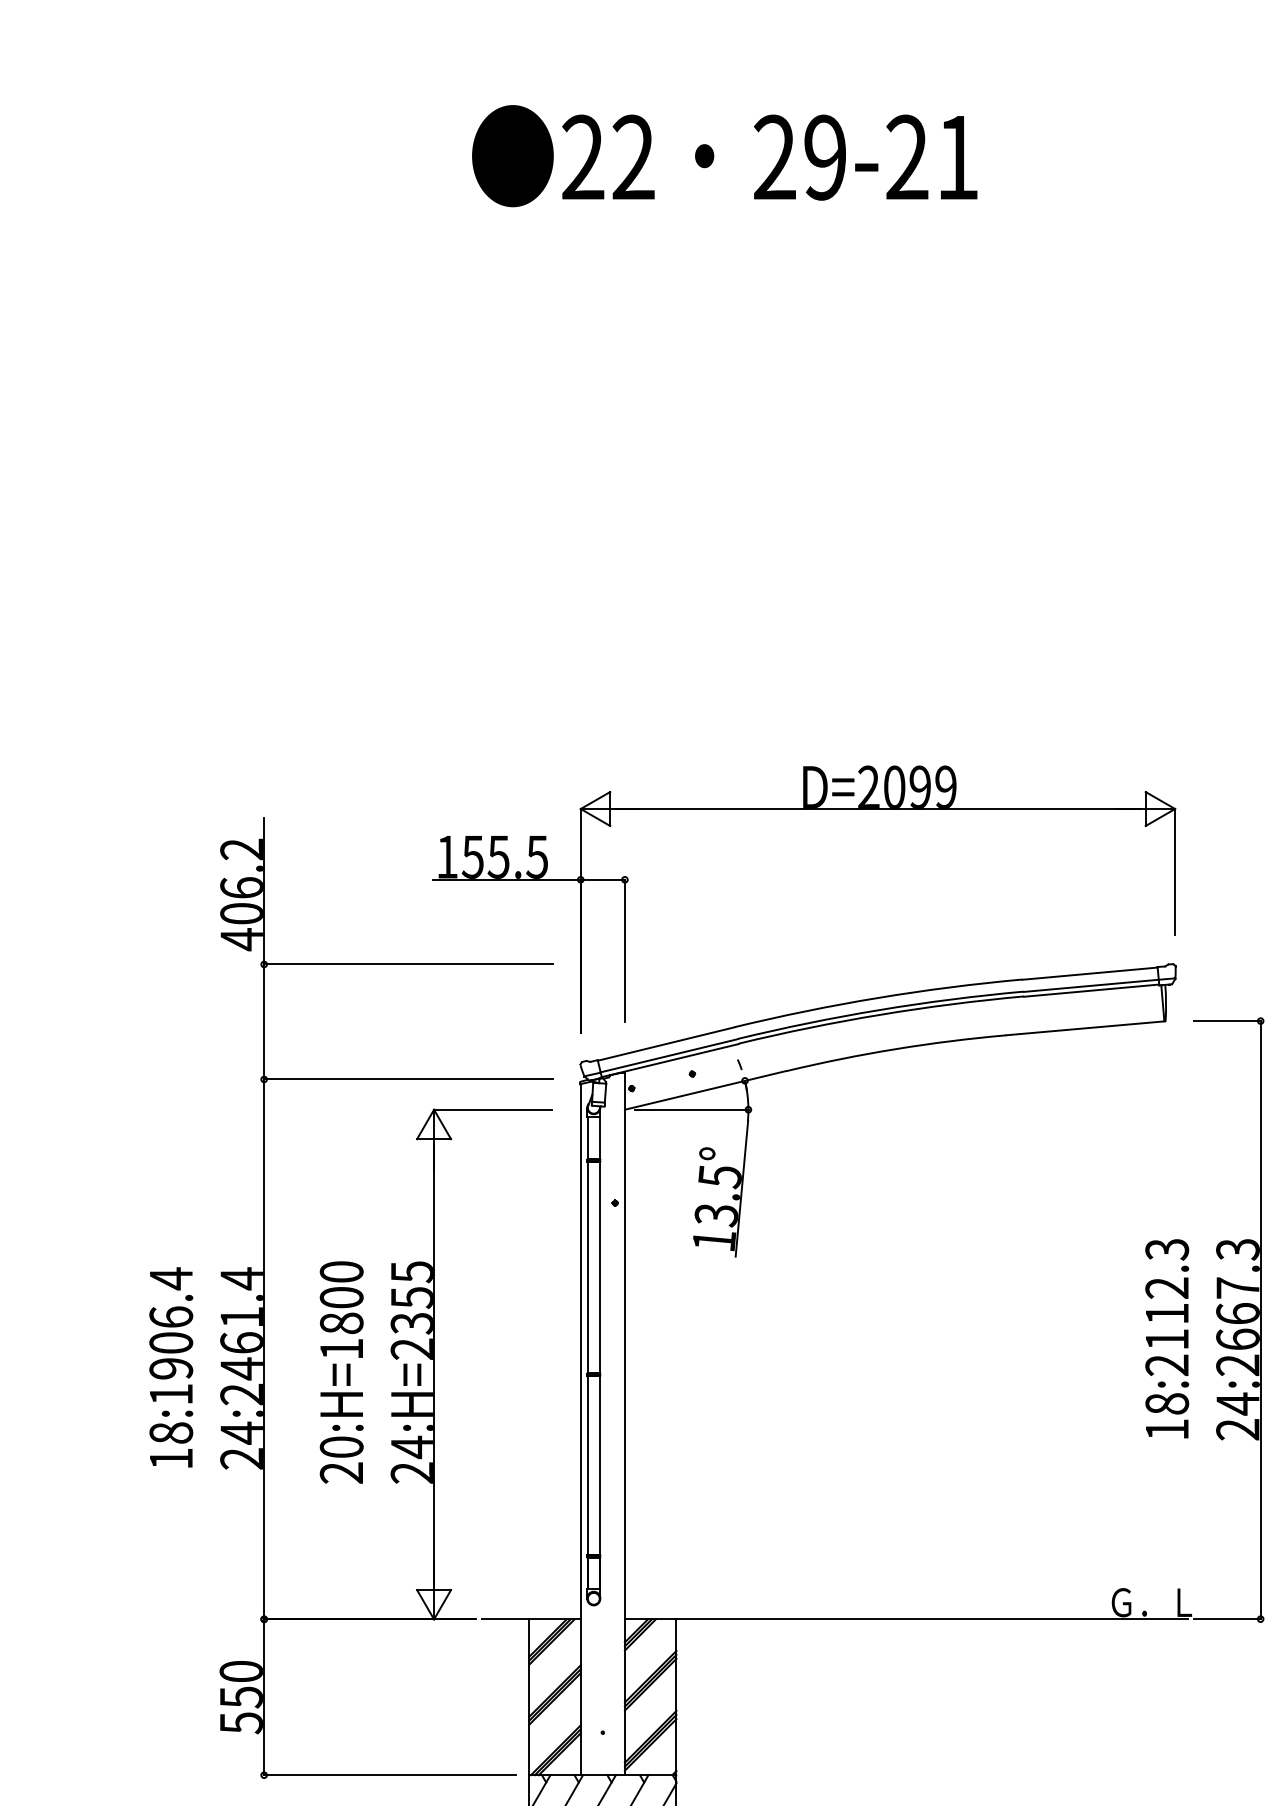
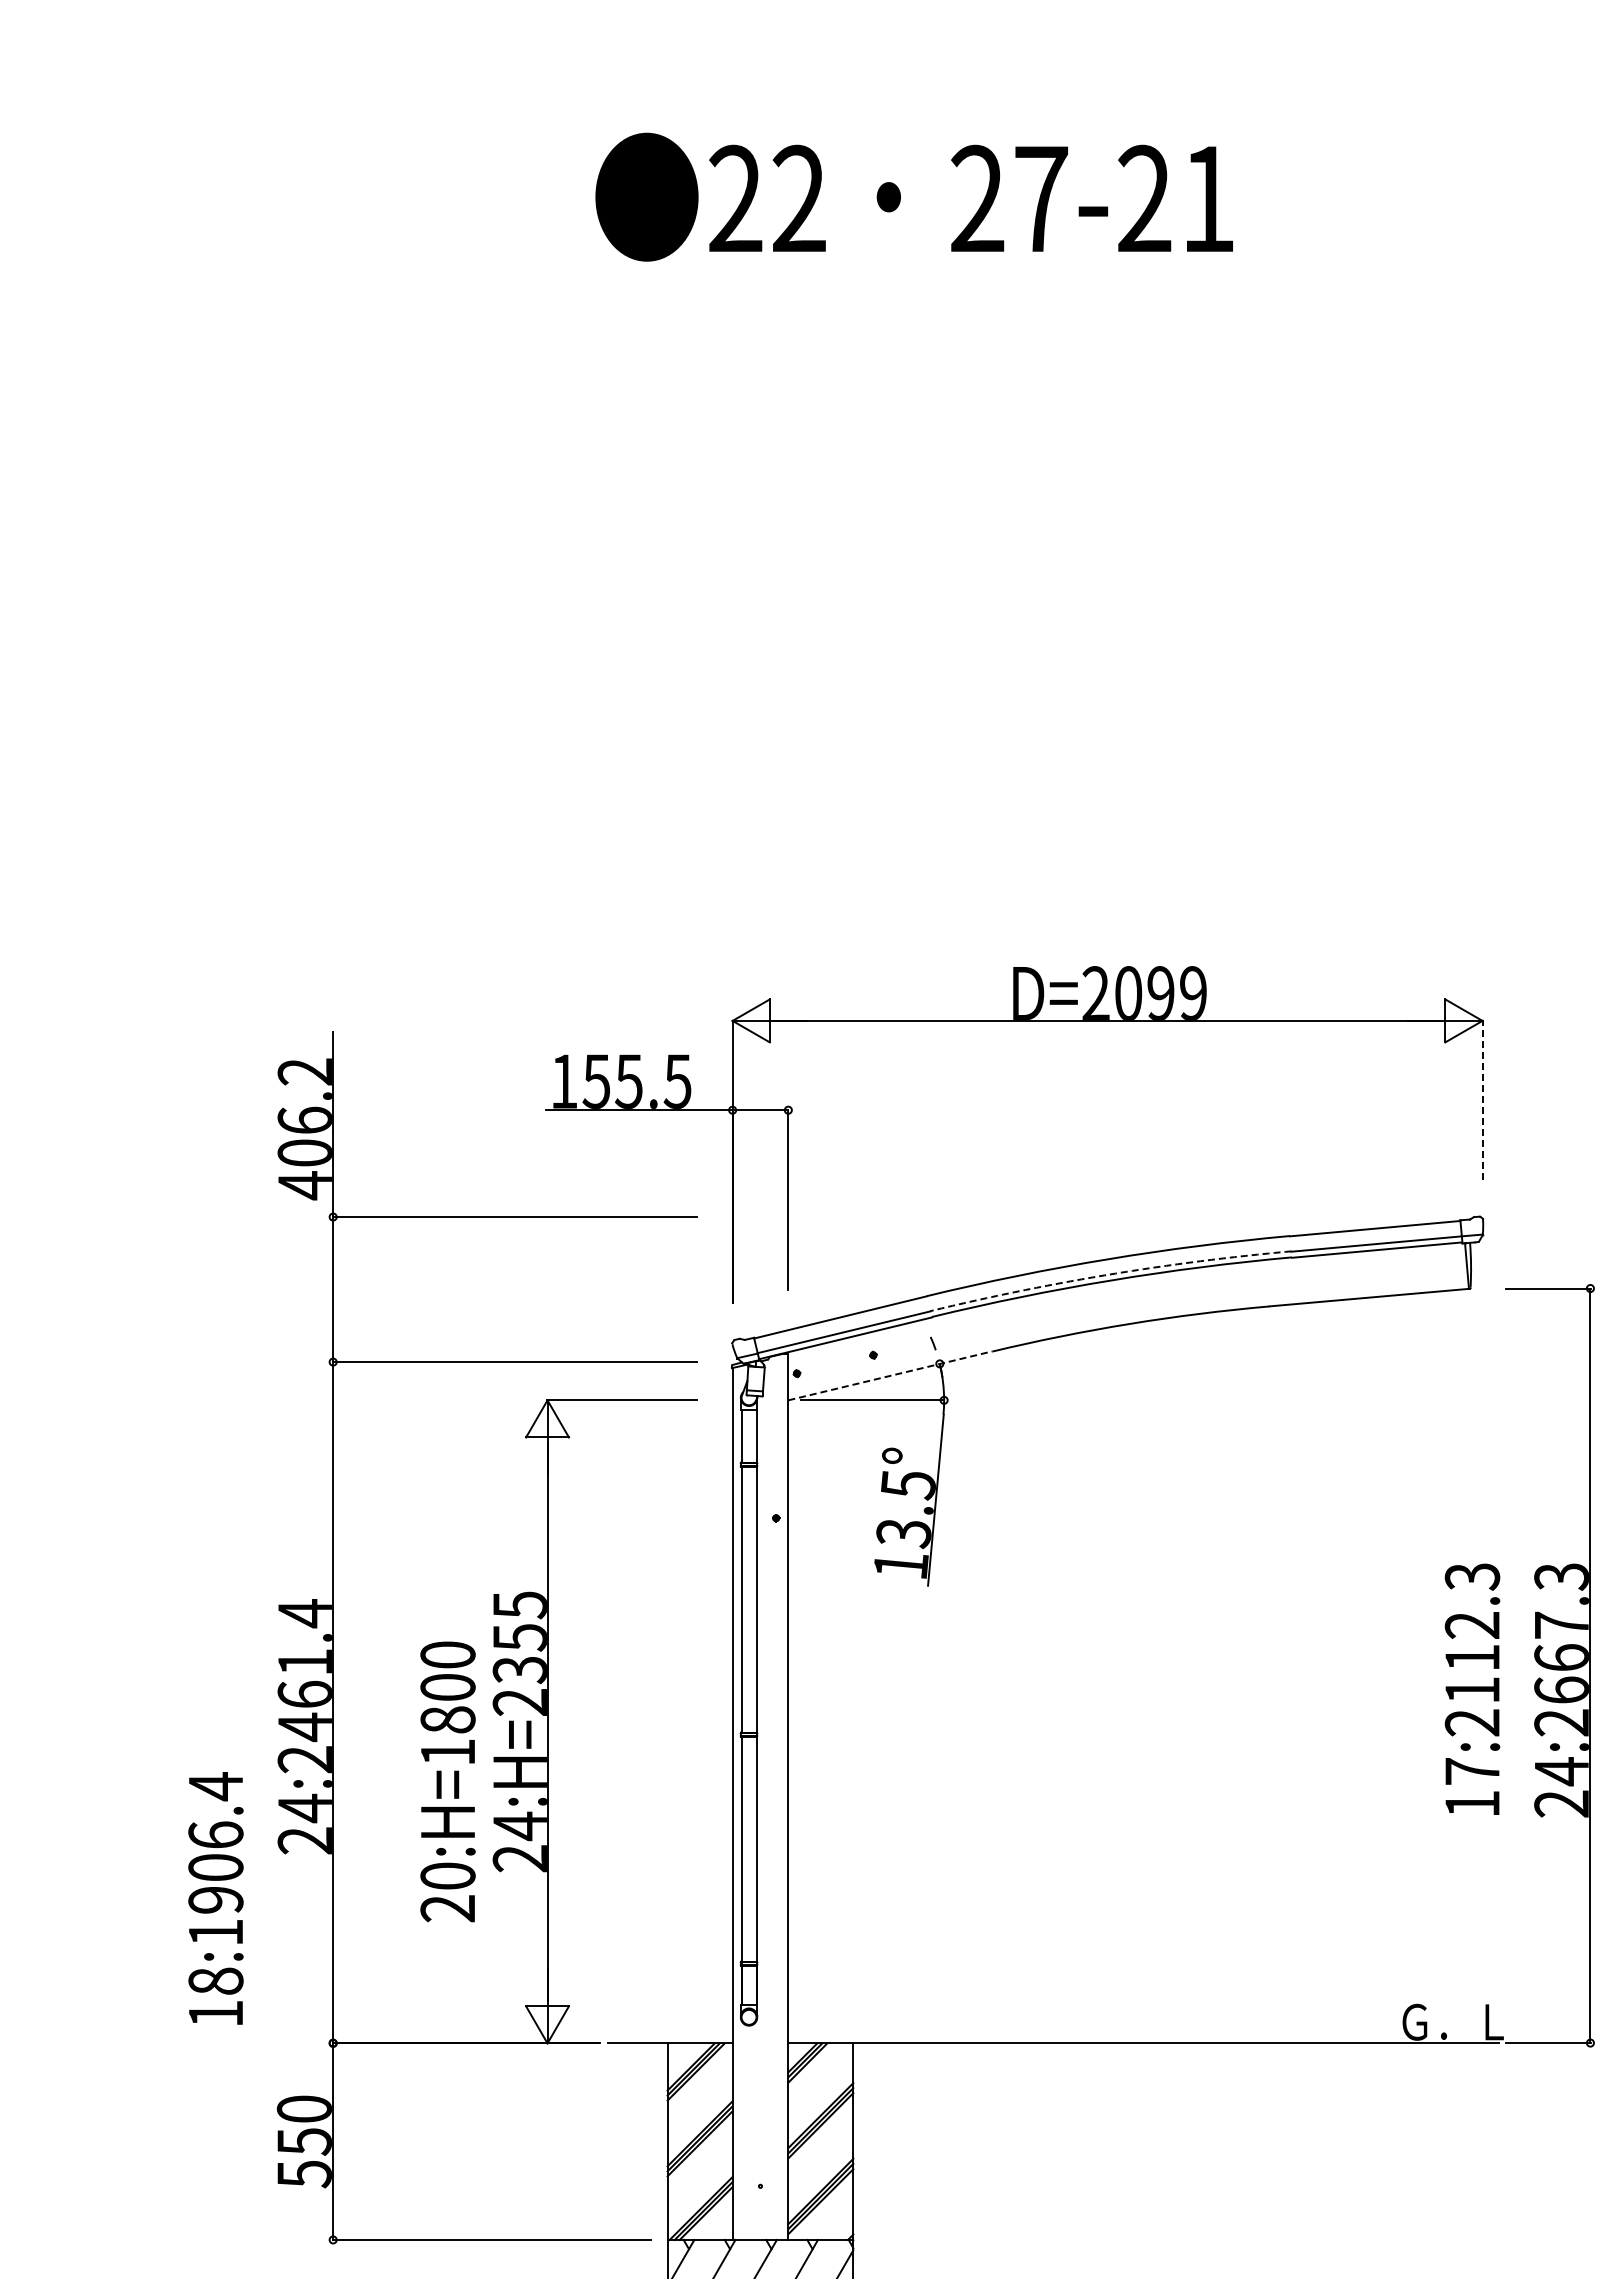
text: (825, 157) -> (1041, 198), 29-21 -> 27-21
line: (1175, 871) -> (1482, 1099), solid -> dashed
arc: (879, 1010) -> (1109, 1274), solid -> dashed
line: (705, 1090) -> (890, 1375), solid -> dashed
text: (170, 1367) -> (215, 1898), moved
text: (341, 1372) -> (447, 1781), moved
text: (1167, 1403) -> (1472, 1771), 18:2112.3 -> 17:2112.3

